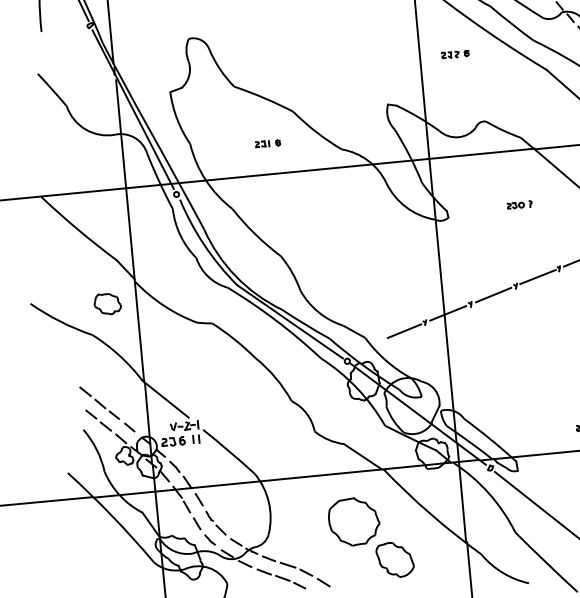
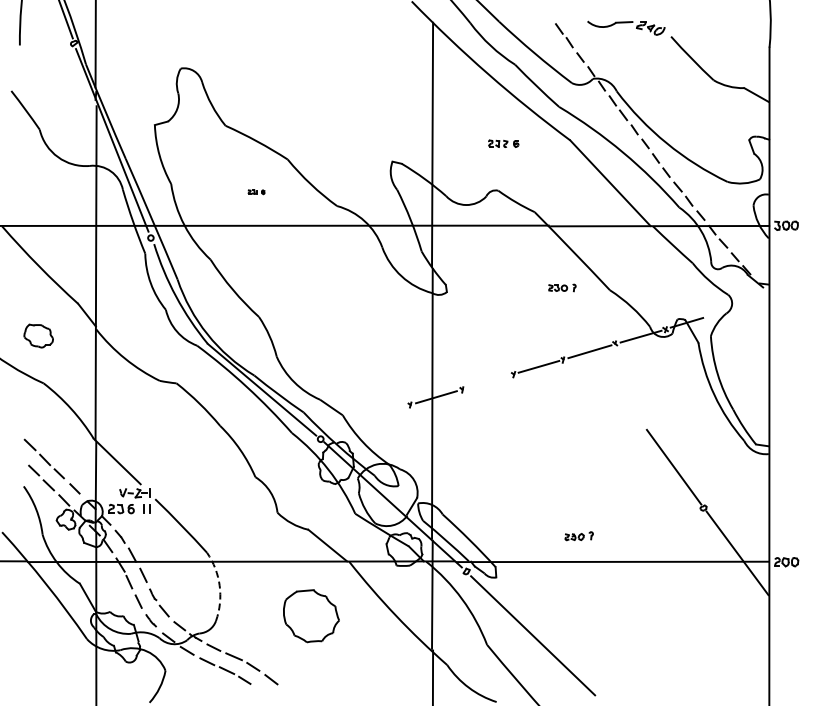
part: (455, 54) -> (503, 143), moved
part: (267, 144) -> (256, 192), size x0.6
part: (519, 204) -> (562, 287), moved
line: (493, 294) -> (488, 381), removed
part: (107, 303) -> (38, 335), moved
line: (404, 330) -> (386, 411), removed
arc: (268, 502) -> (219, 585), solid -> dashed
part: (394, 560) -> (351, 662), removed

